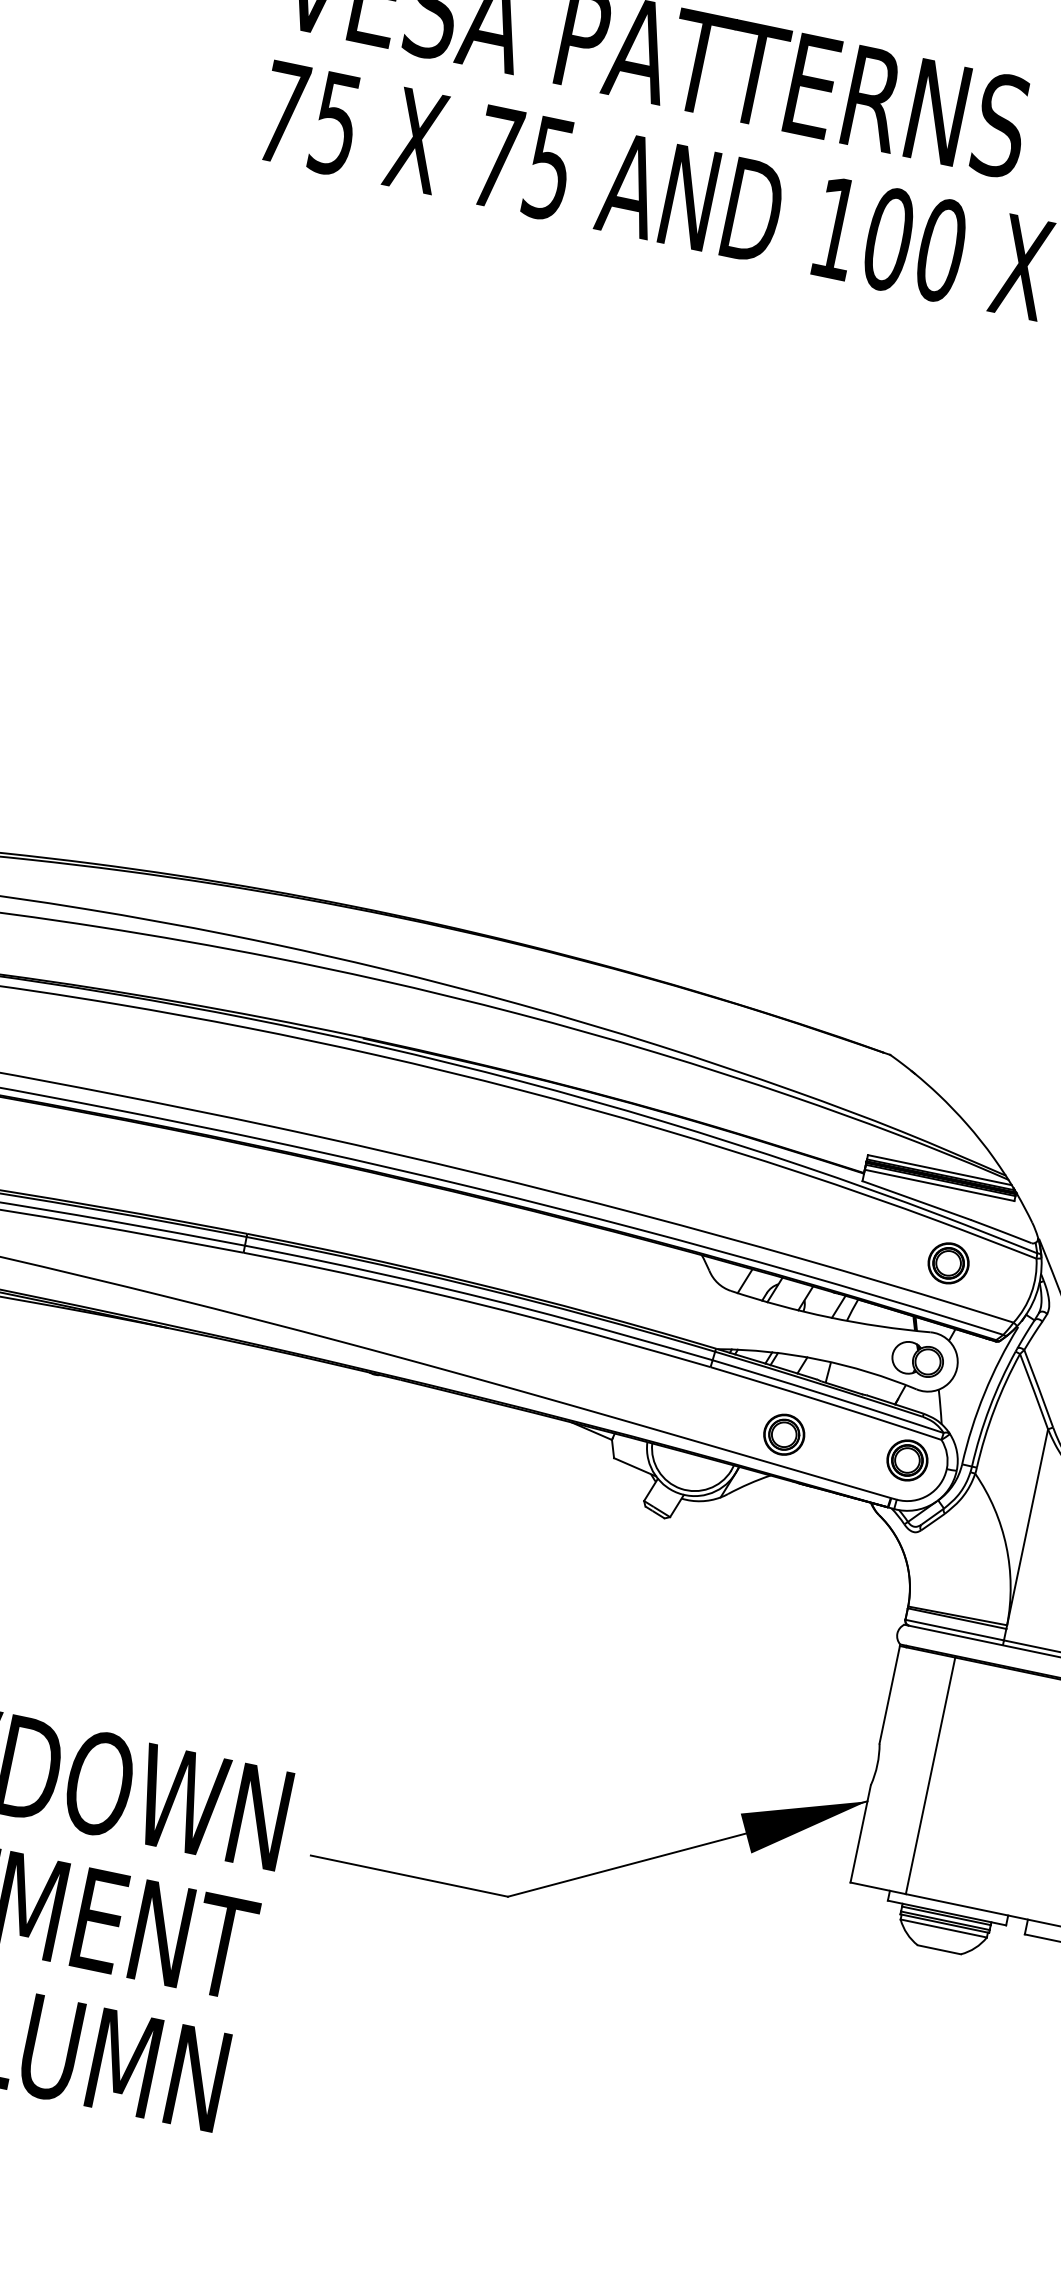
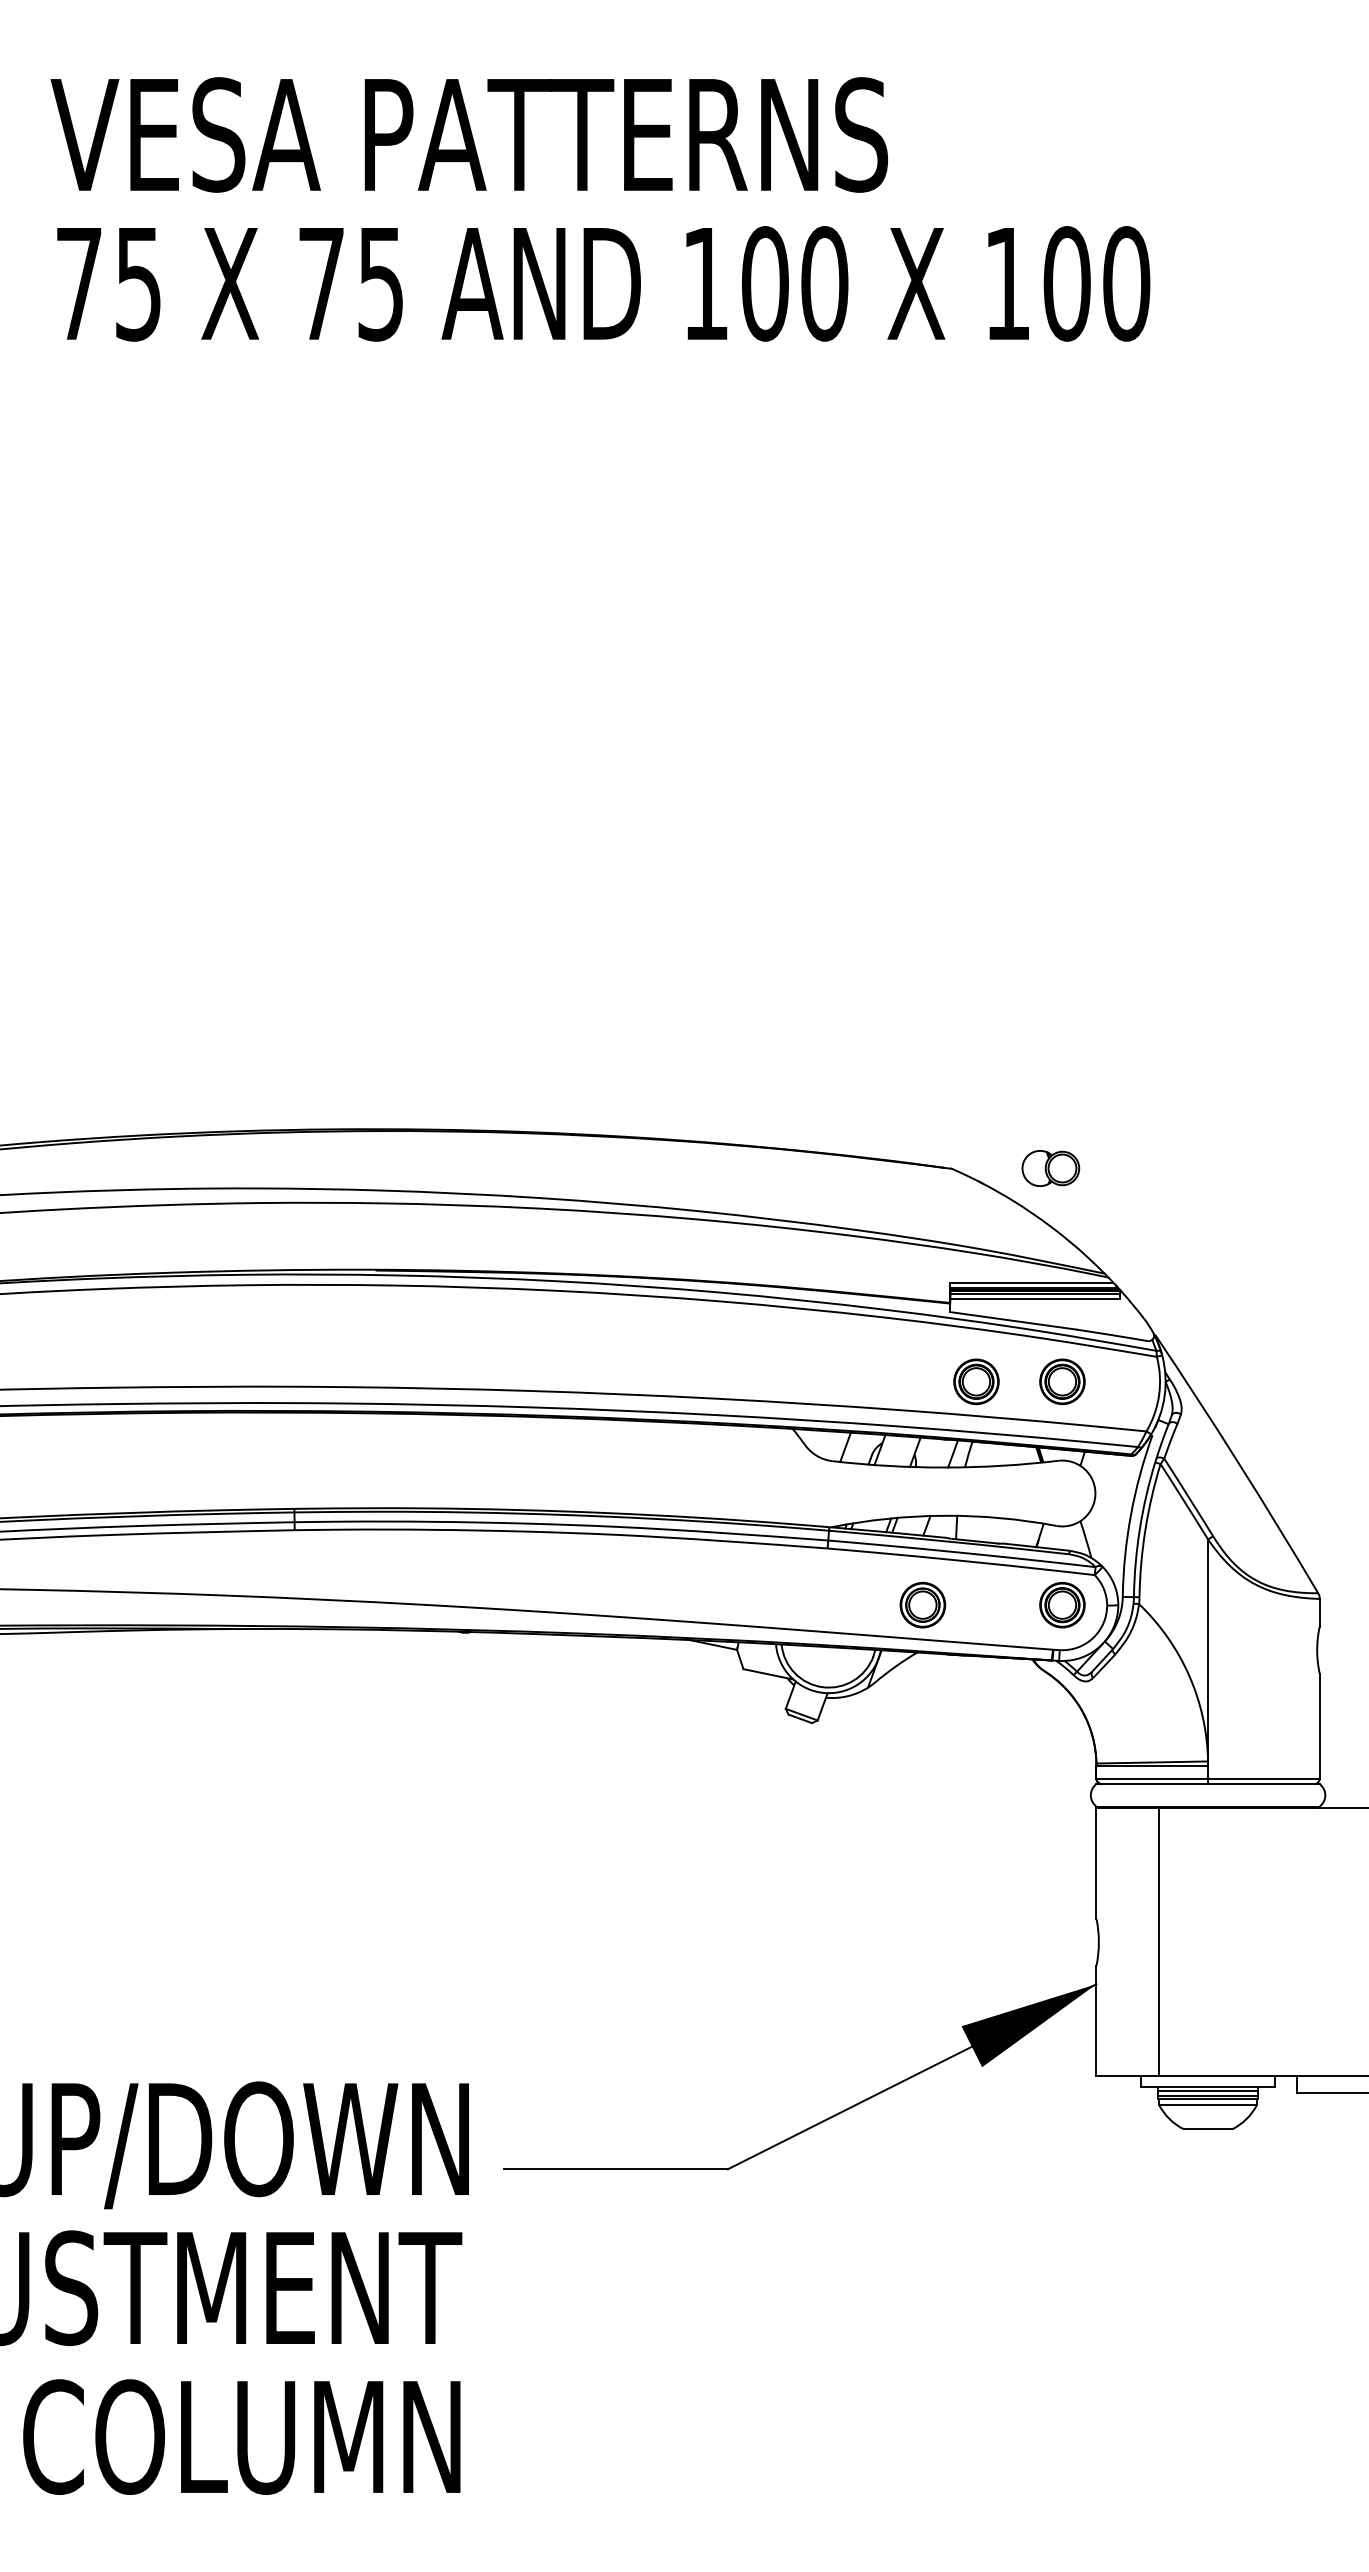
part: (872, 1247) -> (976, 1381), added
part: (917, 1359) -> (1050, 1168), moved

